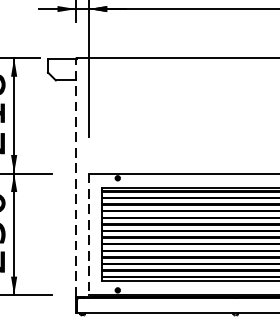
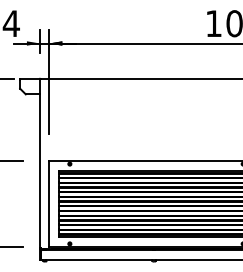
line: (76, 177) -> (40, 163), dashed -> solid
line: (89, 235) -> (49, 204), dashed -> solid

